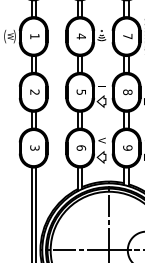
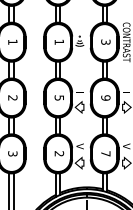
text: (80, 36) -> (58, 42), 4 -> 1
text: (127, 36) -> (105, 42), 7 -> 3
text: (127, 92) -> (105, 98), 8 -> 9
text: (81, 147) -> (59, 153), 6 -> 2
text: (127, 147) -> (105, 153), 9 -> 7

